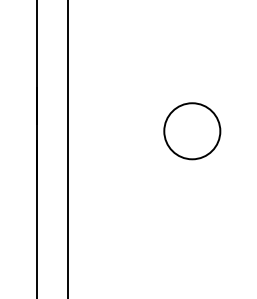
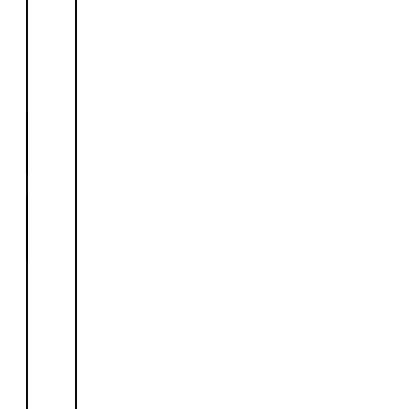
circle: (192, 131) -> (270, 183), removed

